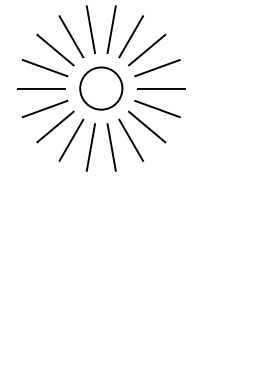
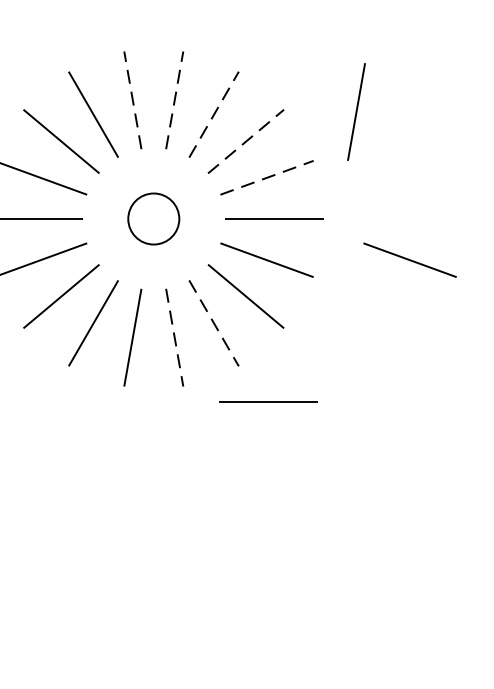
line: (90, 29) -> (132, 99), solid -> dashed
line: (111, 29) -> (174, 99), solid -> dashed
line: (201, 35) -> (355, 112), added
line: (131, 36) -> (214, 114), solid -> dashed
line: (147, 50) -> (246, 142), solid -> dashed
line: (157, 68) -> (267, 178), solid -> dashed
circle: (101, 88) -> (154, 218), size x0.6
line: (228, 109) -> (410, 261), added
line: (131, 140) -> (214, 323), solid -> dashed
line: (111, 147) -> (174, 337), solid -> dashed
line: (158, 179) -> (269, 402), added

